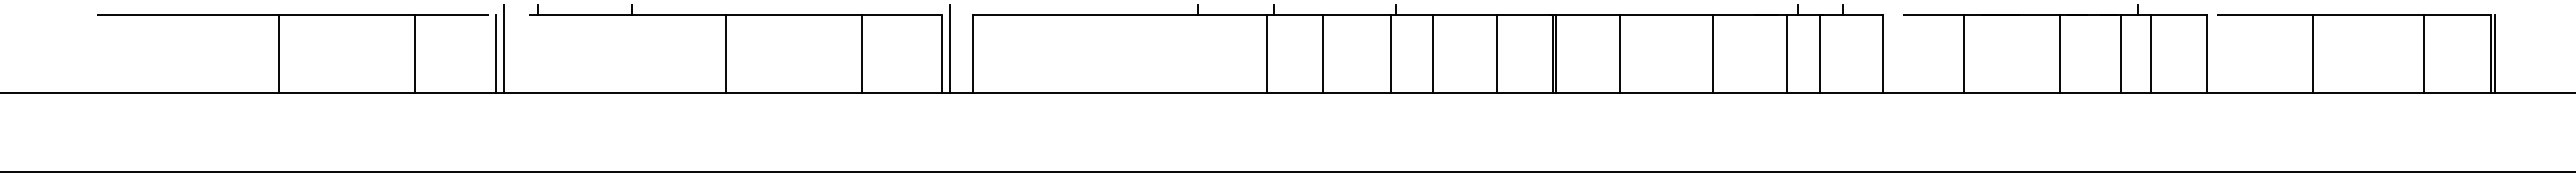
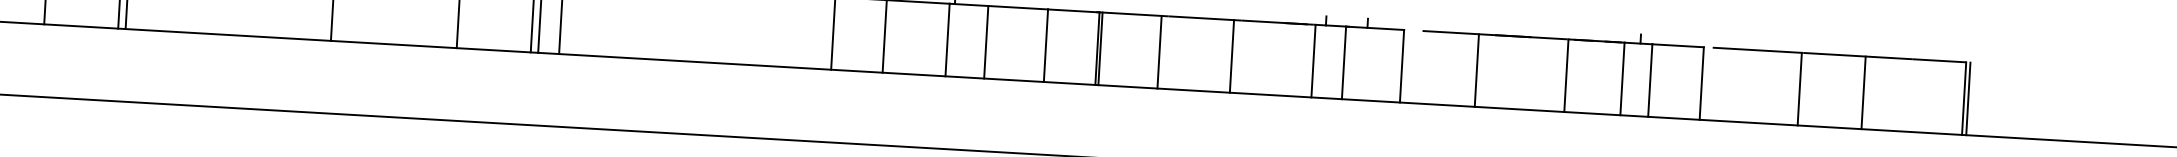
line: (1712, 53) -> (1231, 55), moved
line: (2424, 53) -> (1864, 92), moved

